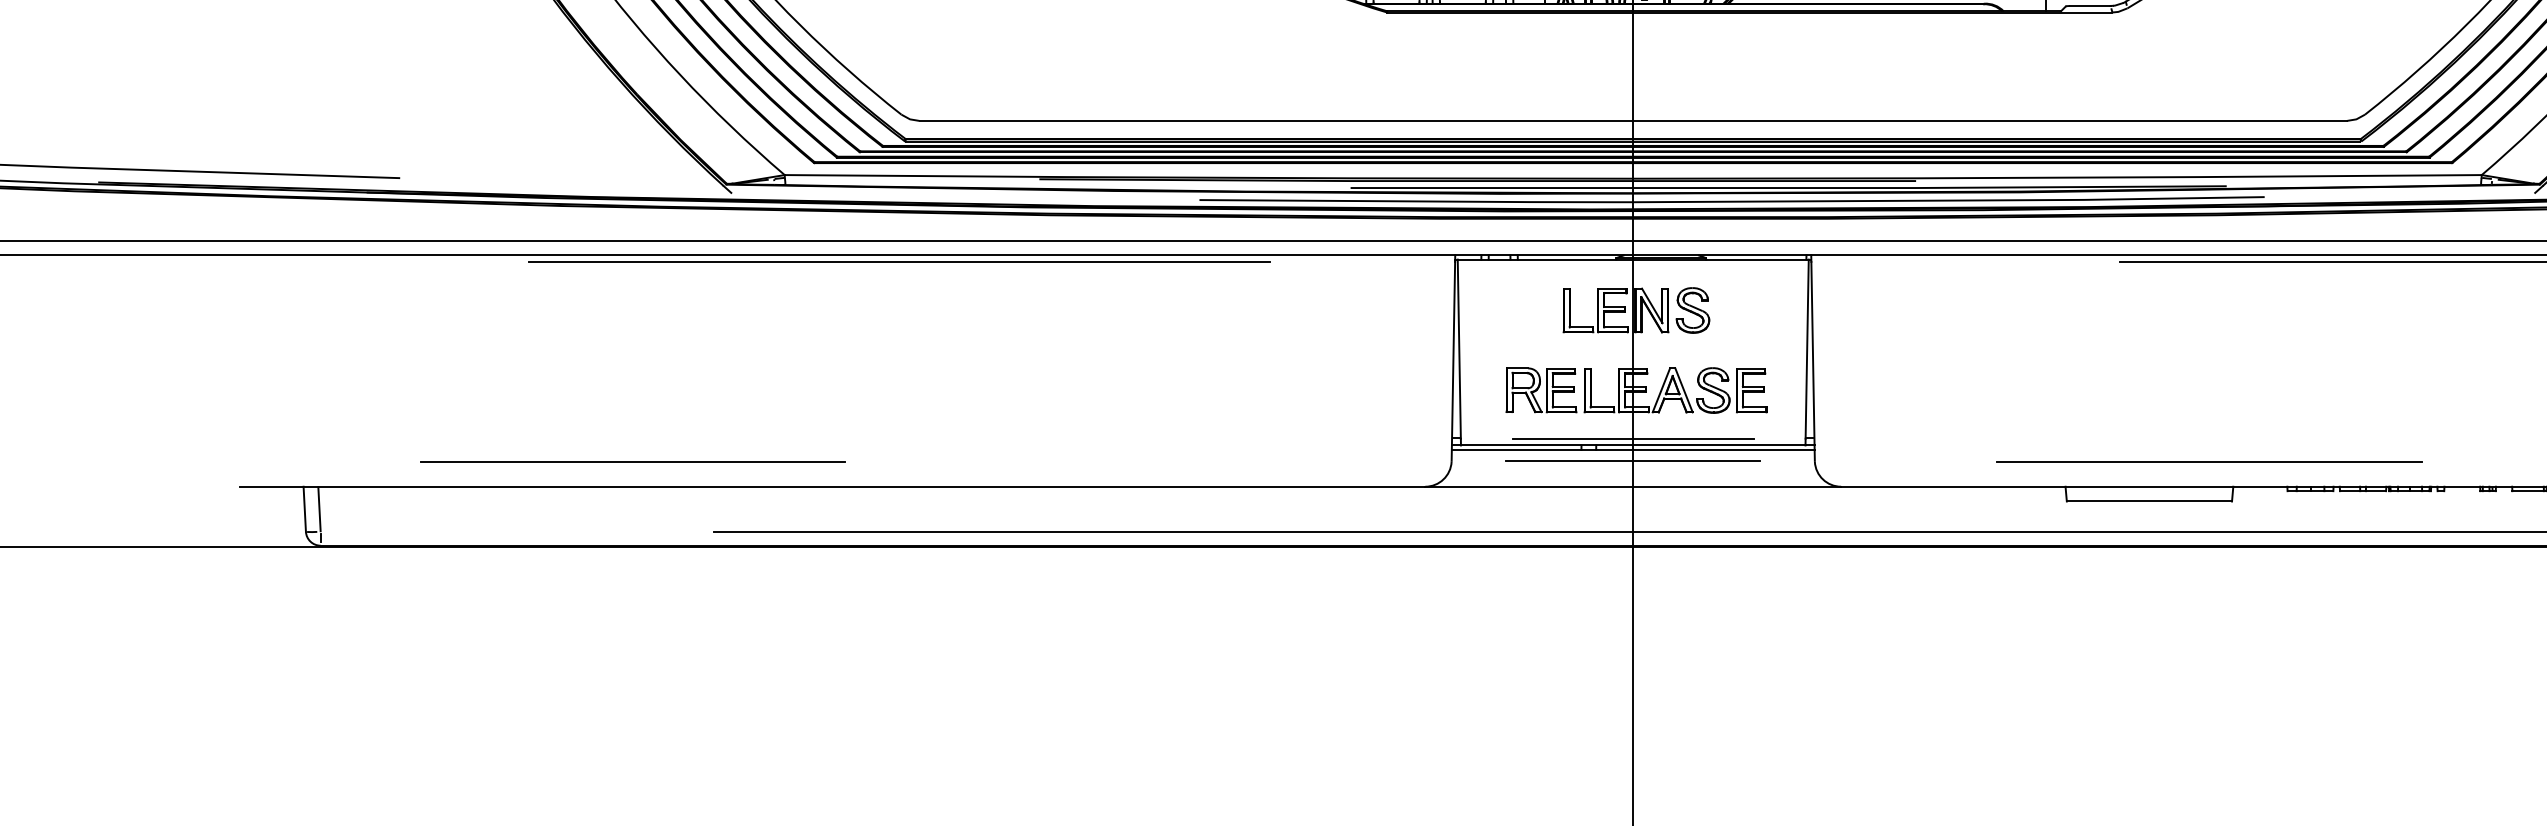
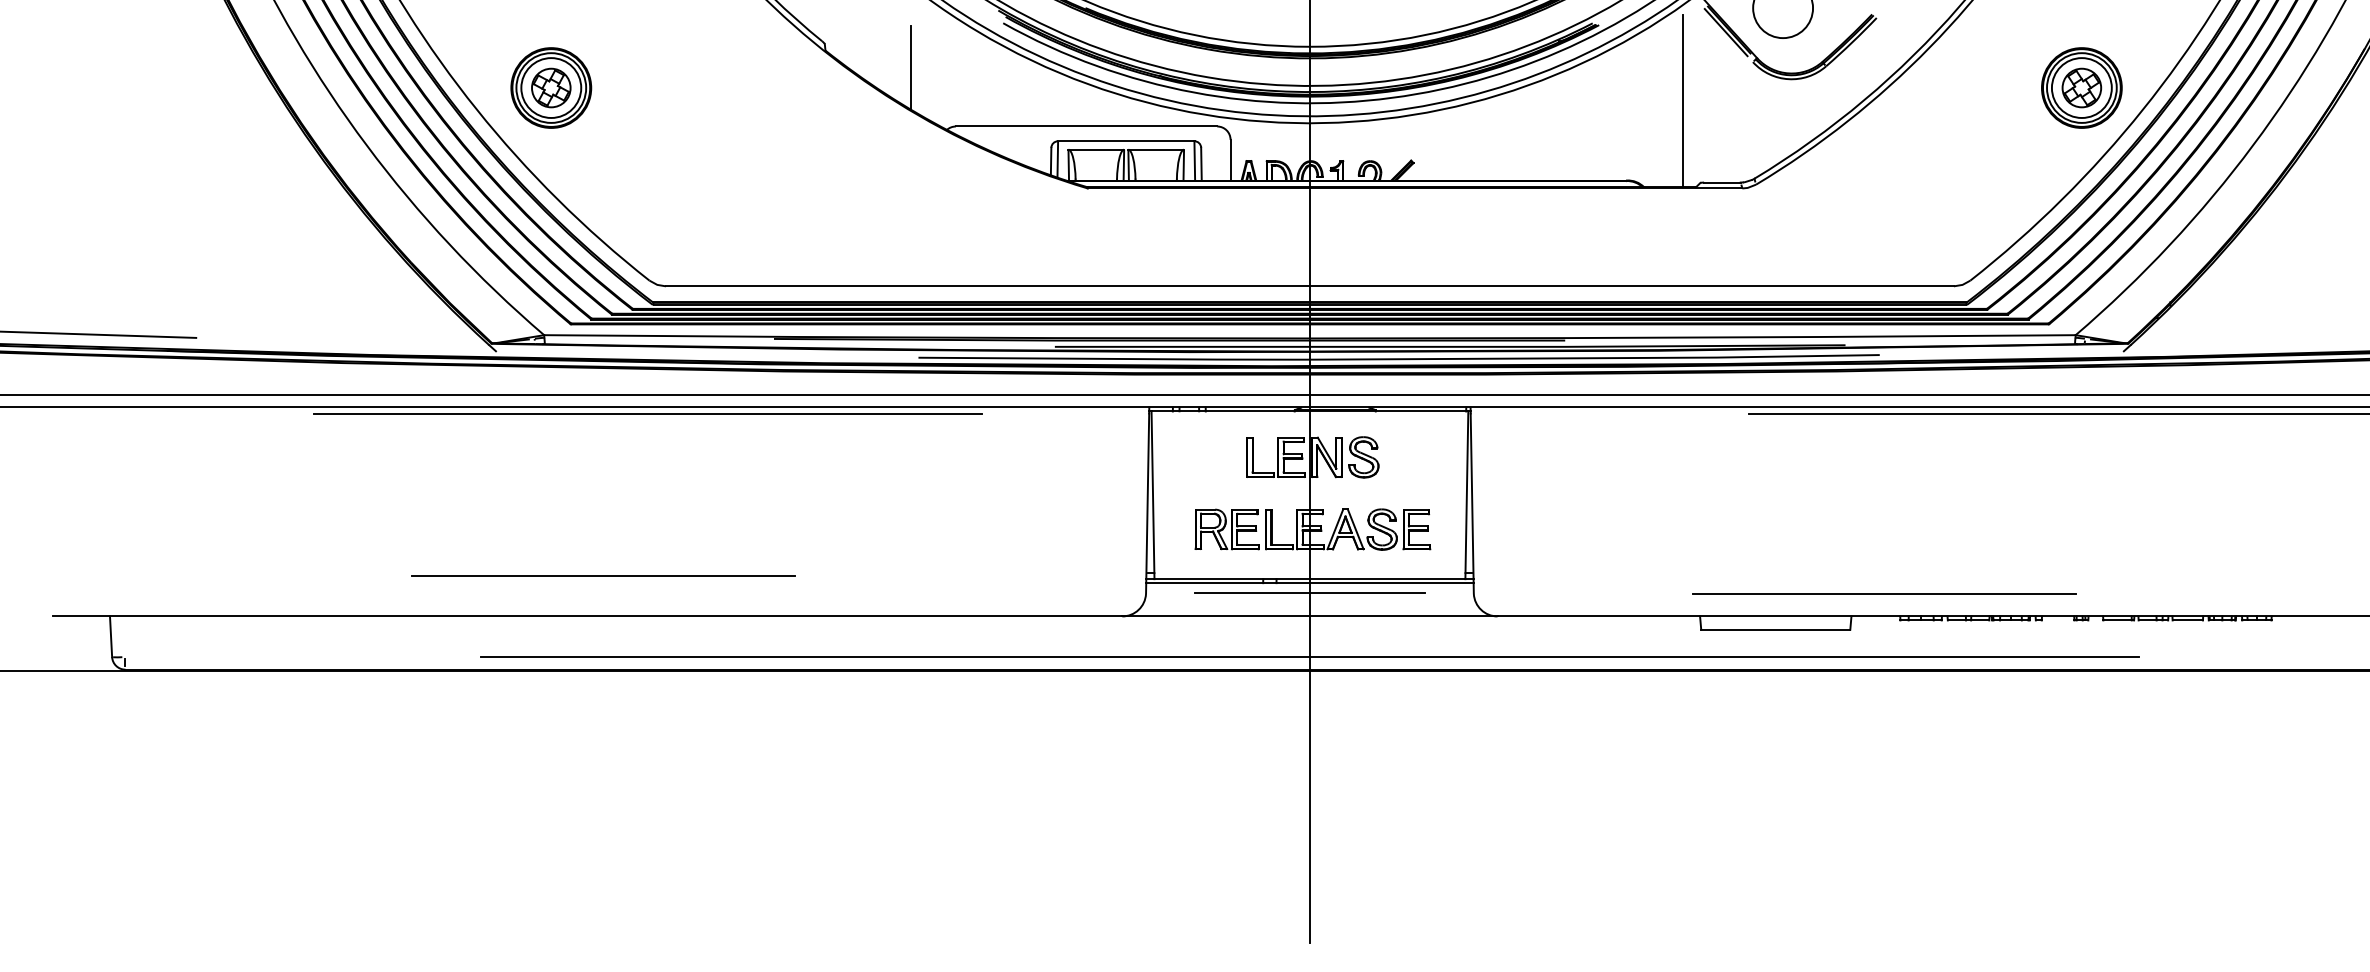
line: (1632, 439) -> (1309, 573), removed
line: (633, 461) -> (603, 575), moved
line: (2208, 461) -> (1884, 593), moved
line: (319, 508) -> (124, 636), removed

